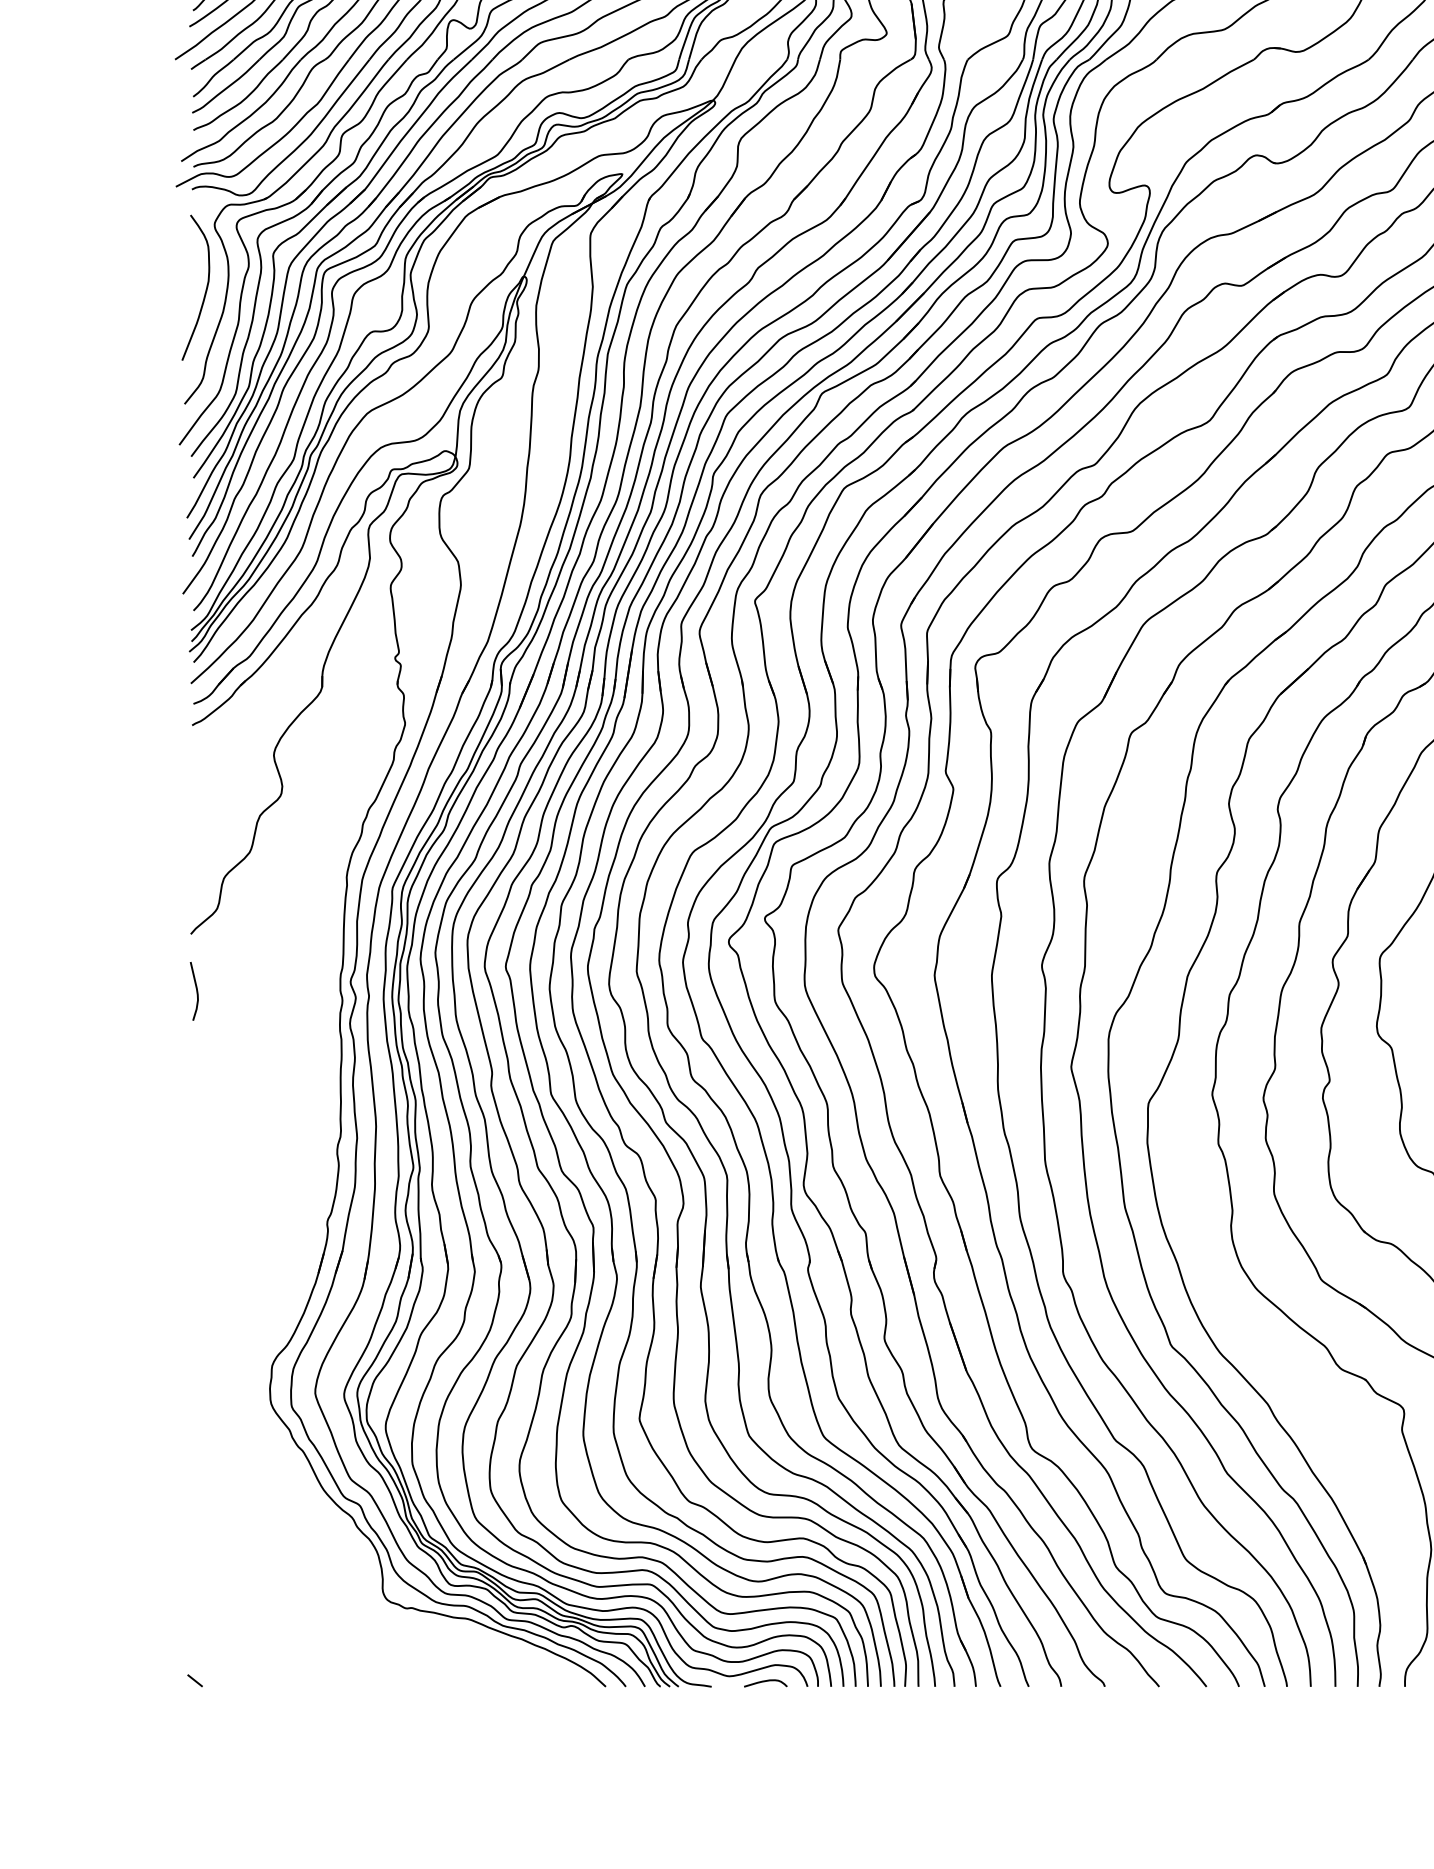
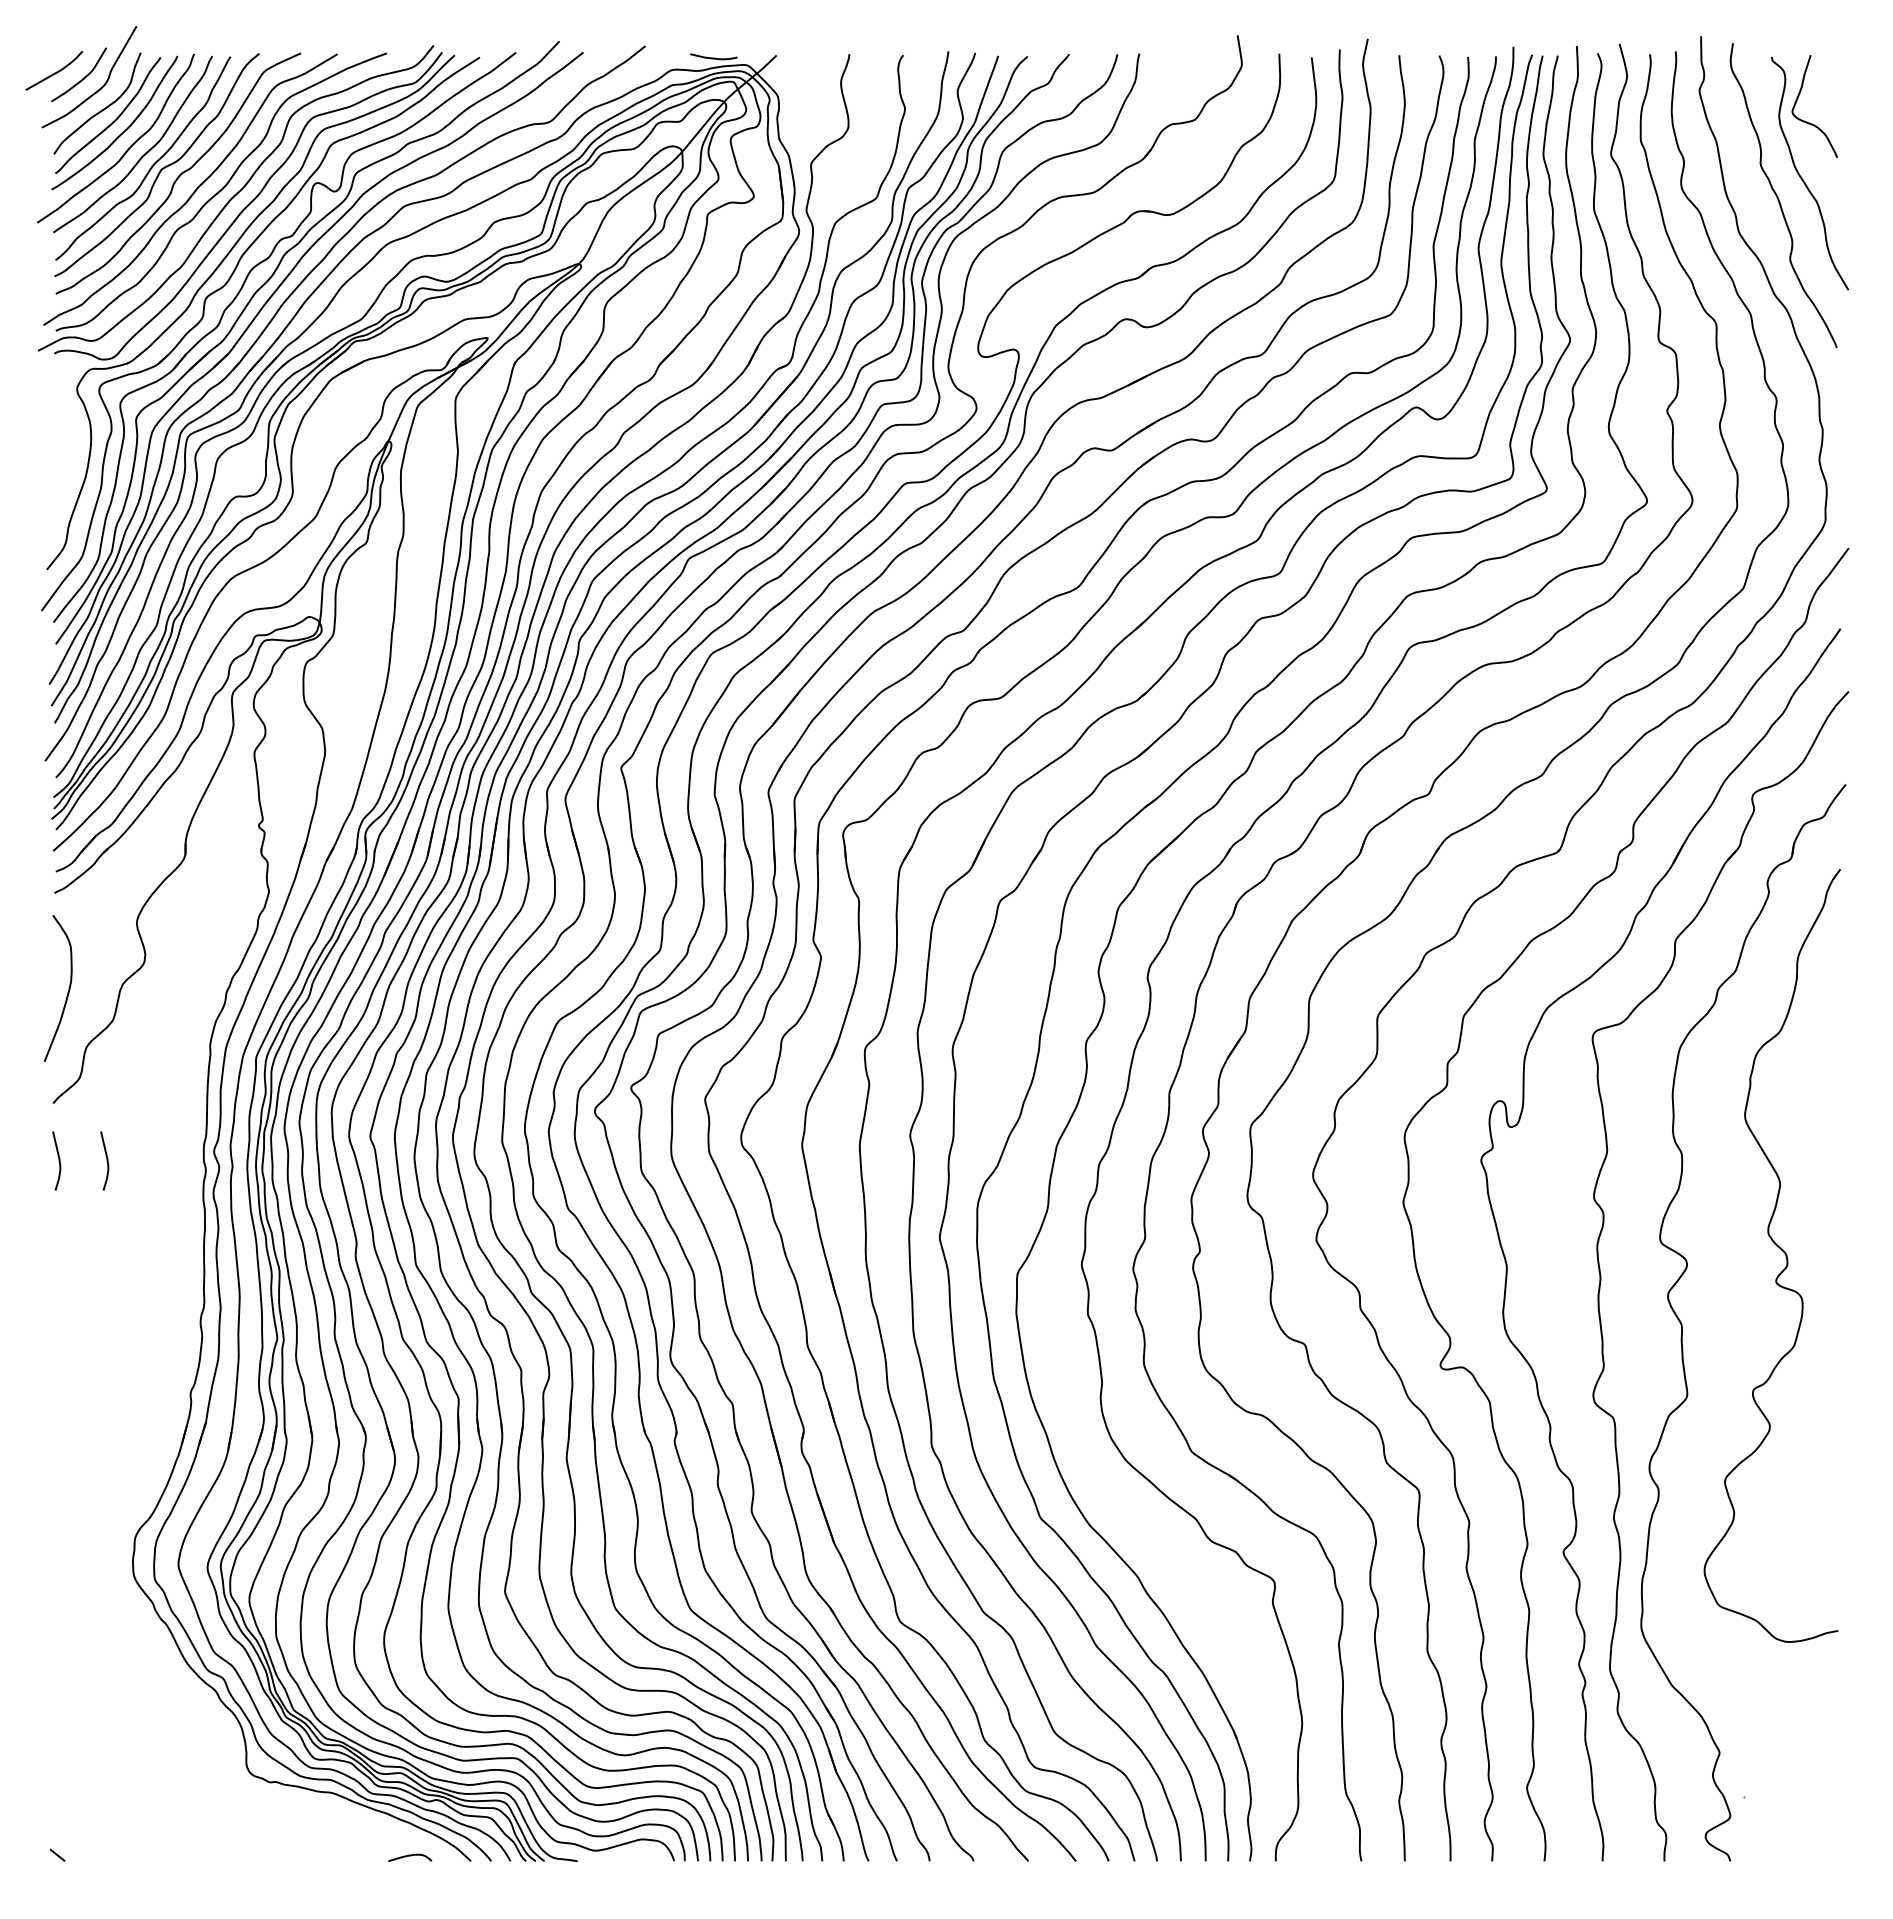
curve: (205, 291) -> (67, 992), moved
curve: (243, 990) -> (106, 1160), added
curve: (766, 1682) -> (410, 1856), moved

